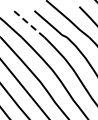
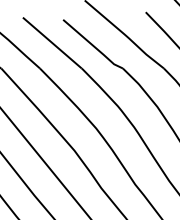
line: (28, 23) -> (52, 42), dashed -> solid

